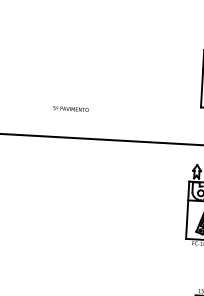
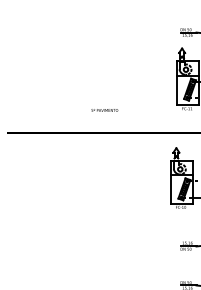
text: (70, 109) -> (104, 110), moved

